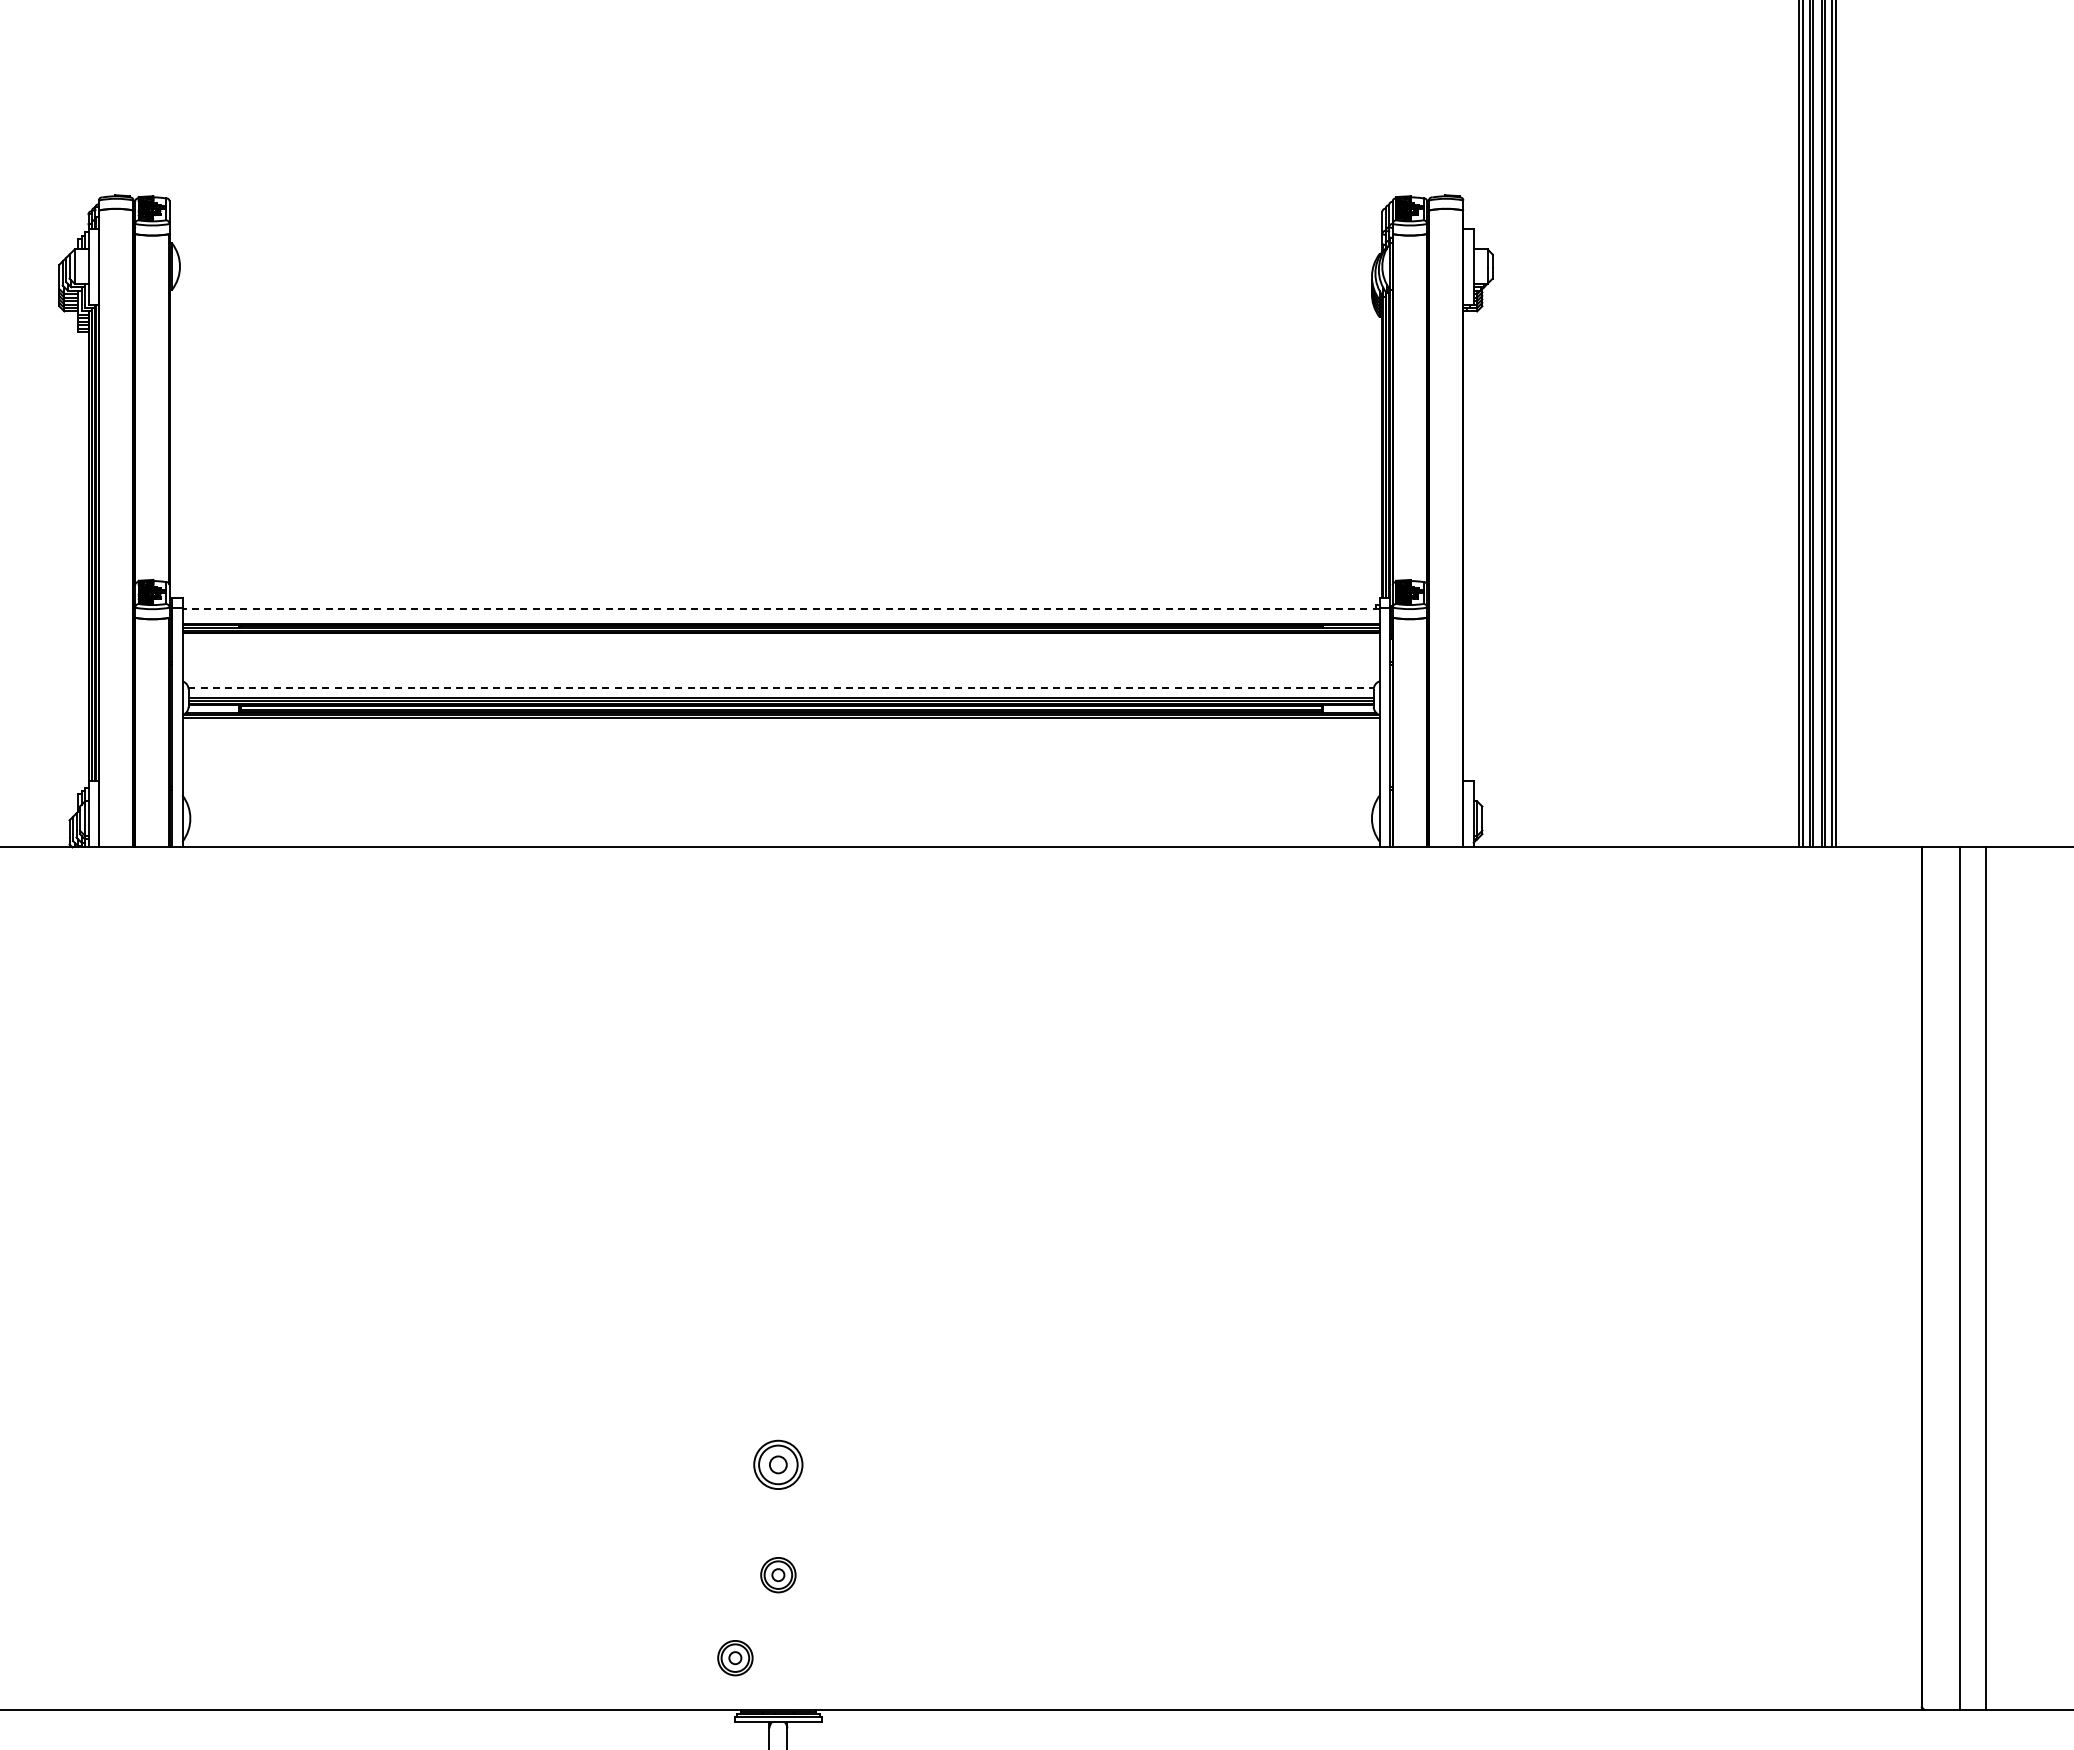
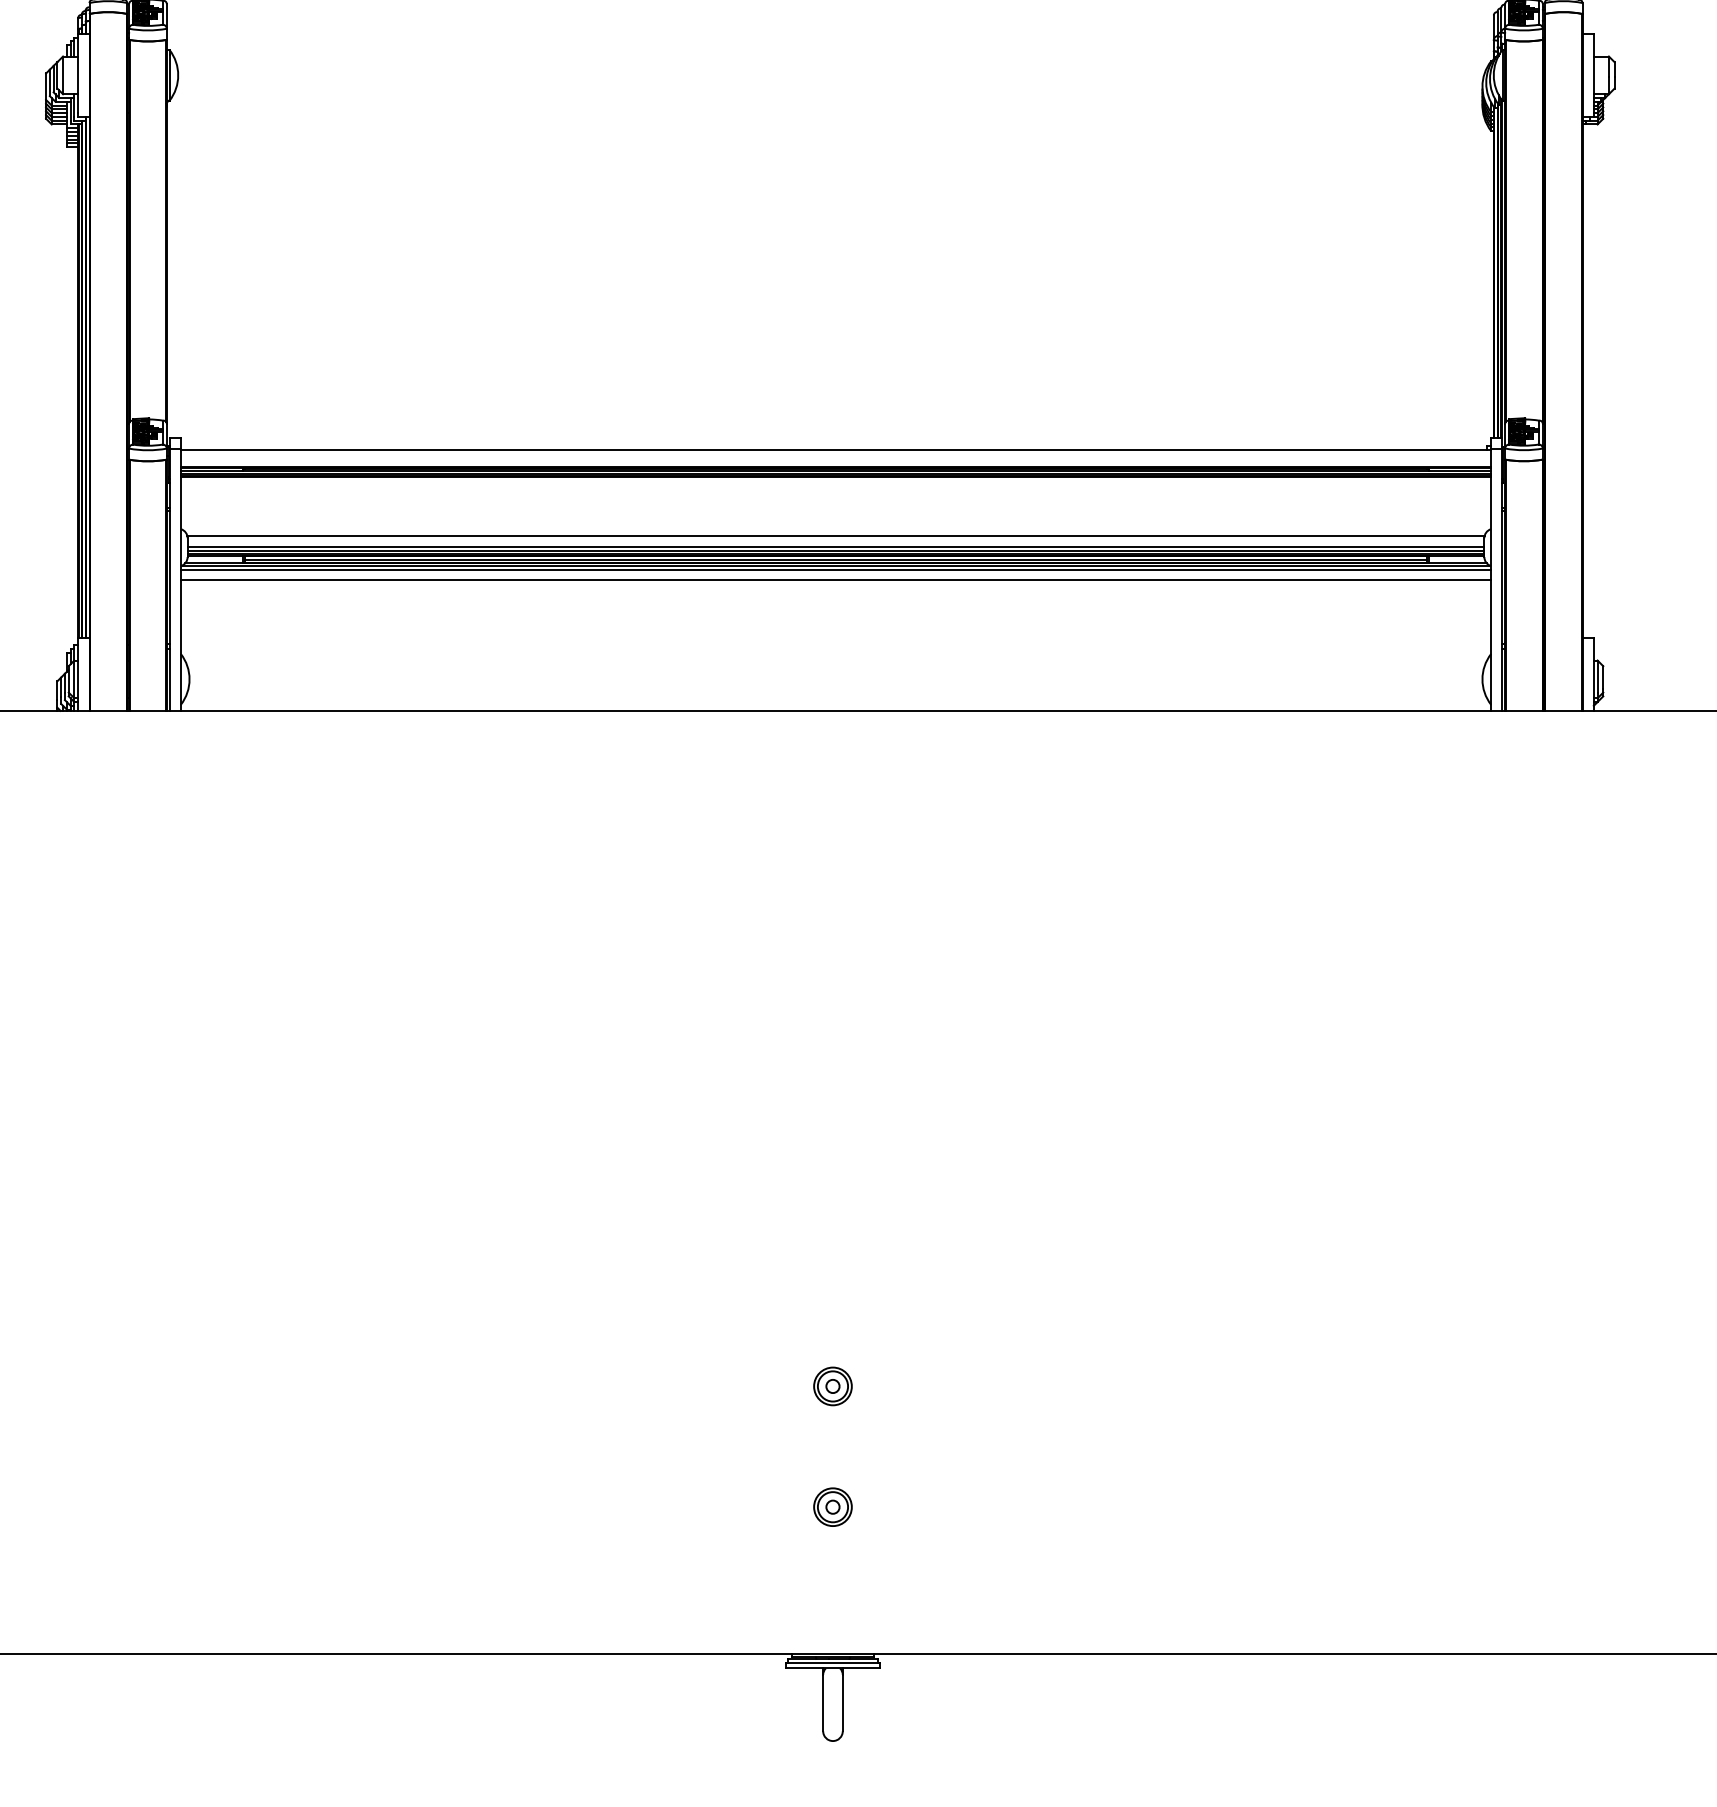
line: (780, 608) -> (835, 449), dashed -> solid
line: (781, 687) -> (836, 535), dashed -> solid
line: (780, 727) -> (835, 579), added
part: (778, 1464) -> (833, 1386), size x0.71
part: (735, 1658) -> (786, 1598), removed

